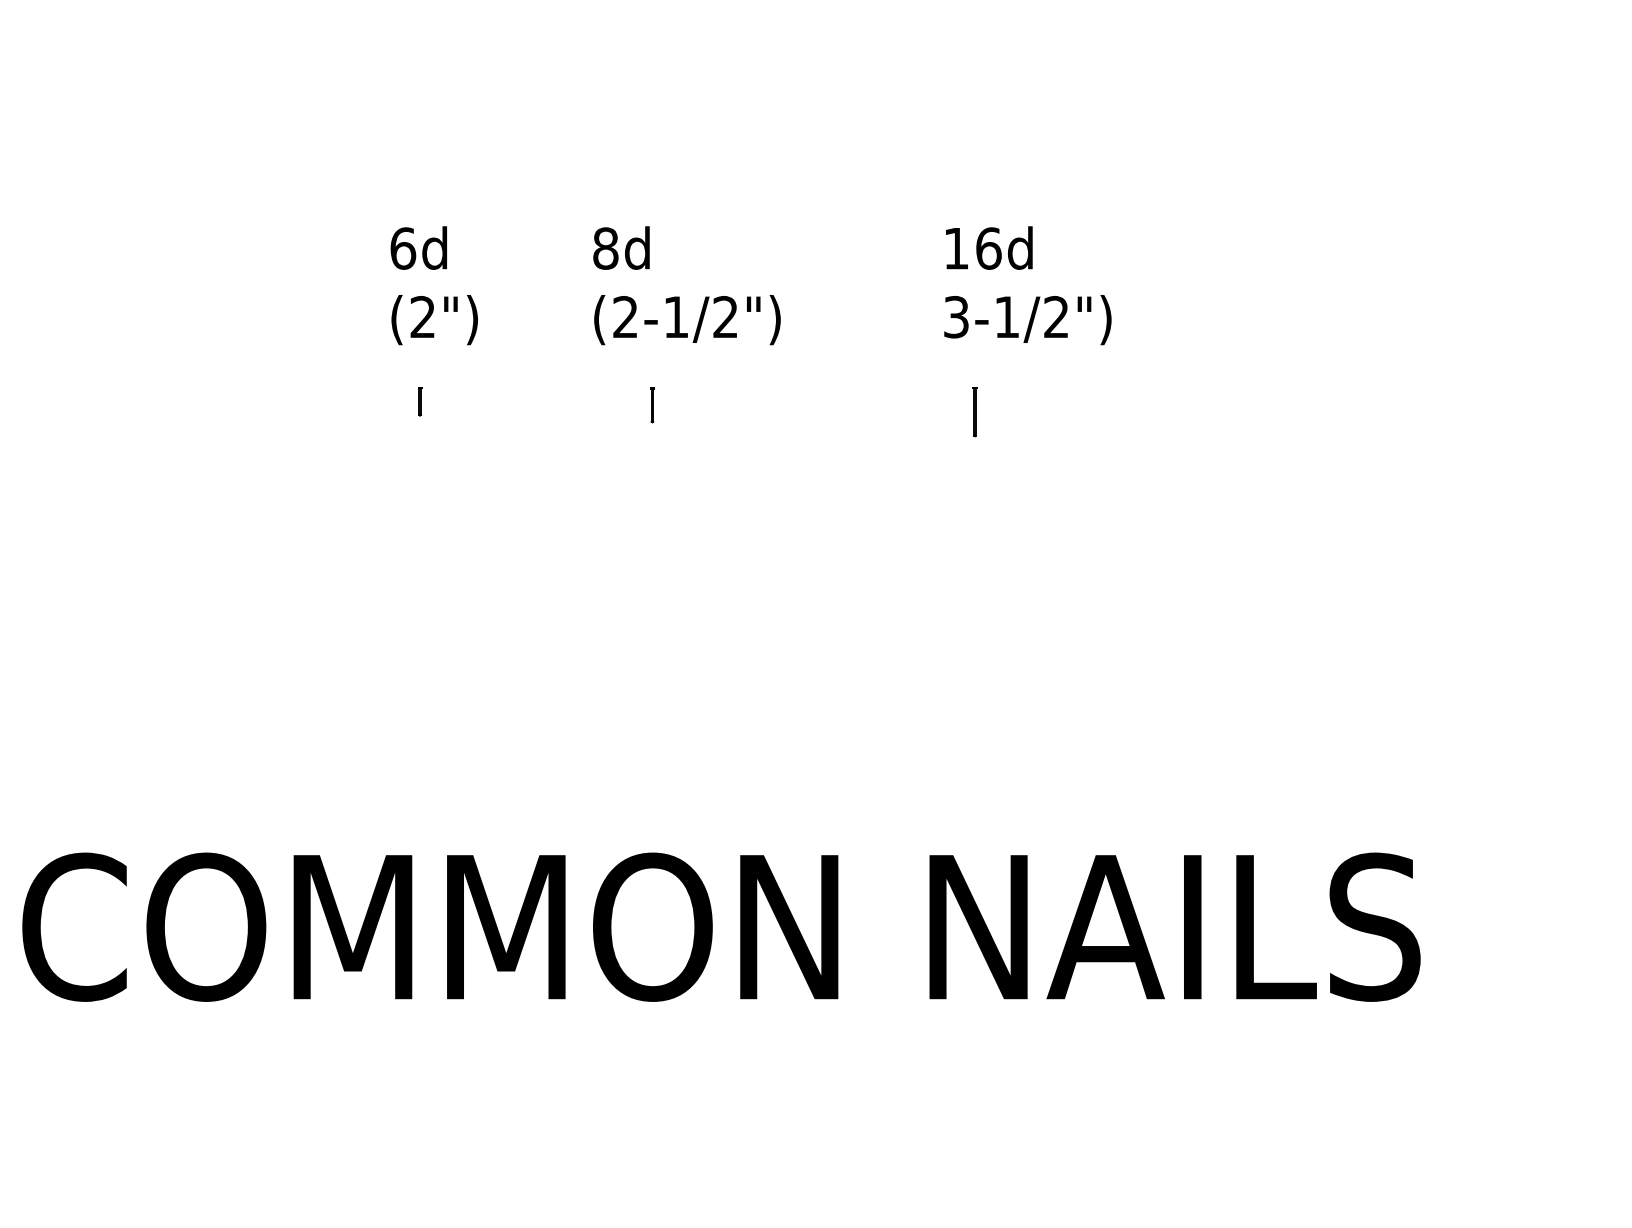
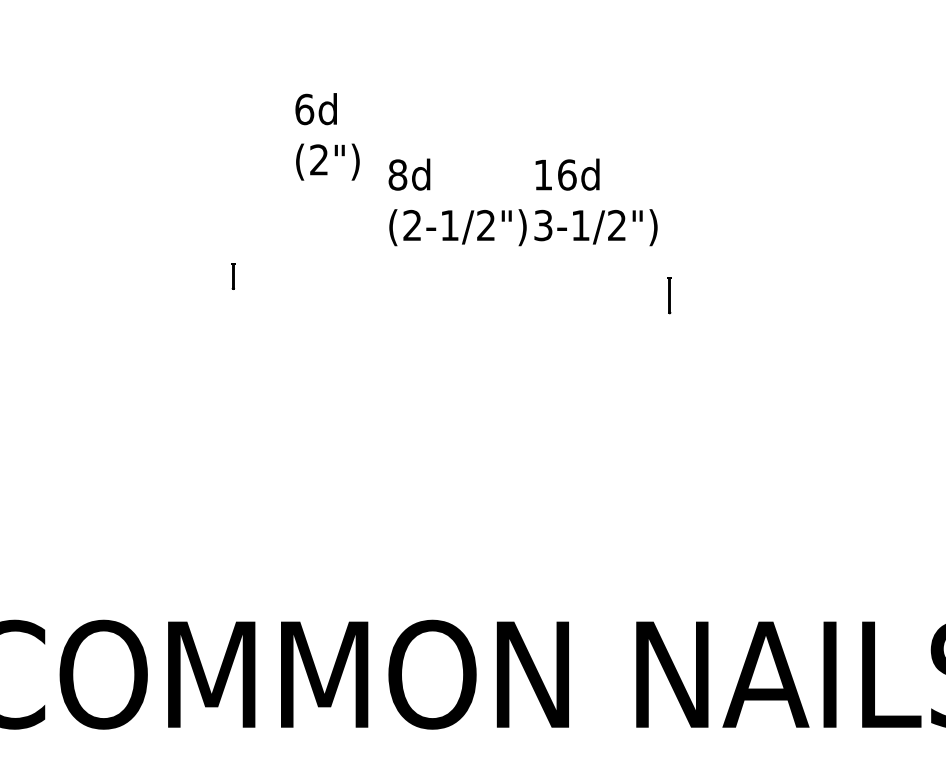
text: (433, 285) -> (326, 136), moved
text: (1027, 285) -> (595, 202), moved
line: (420, 401) -> (261, 287), removed
line: (652, 405) -> (233, 276), moved

